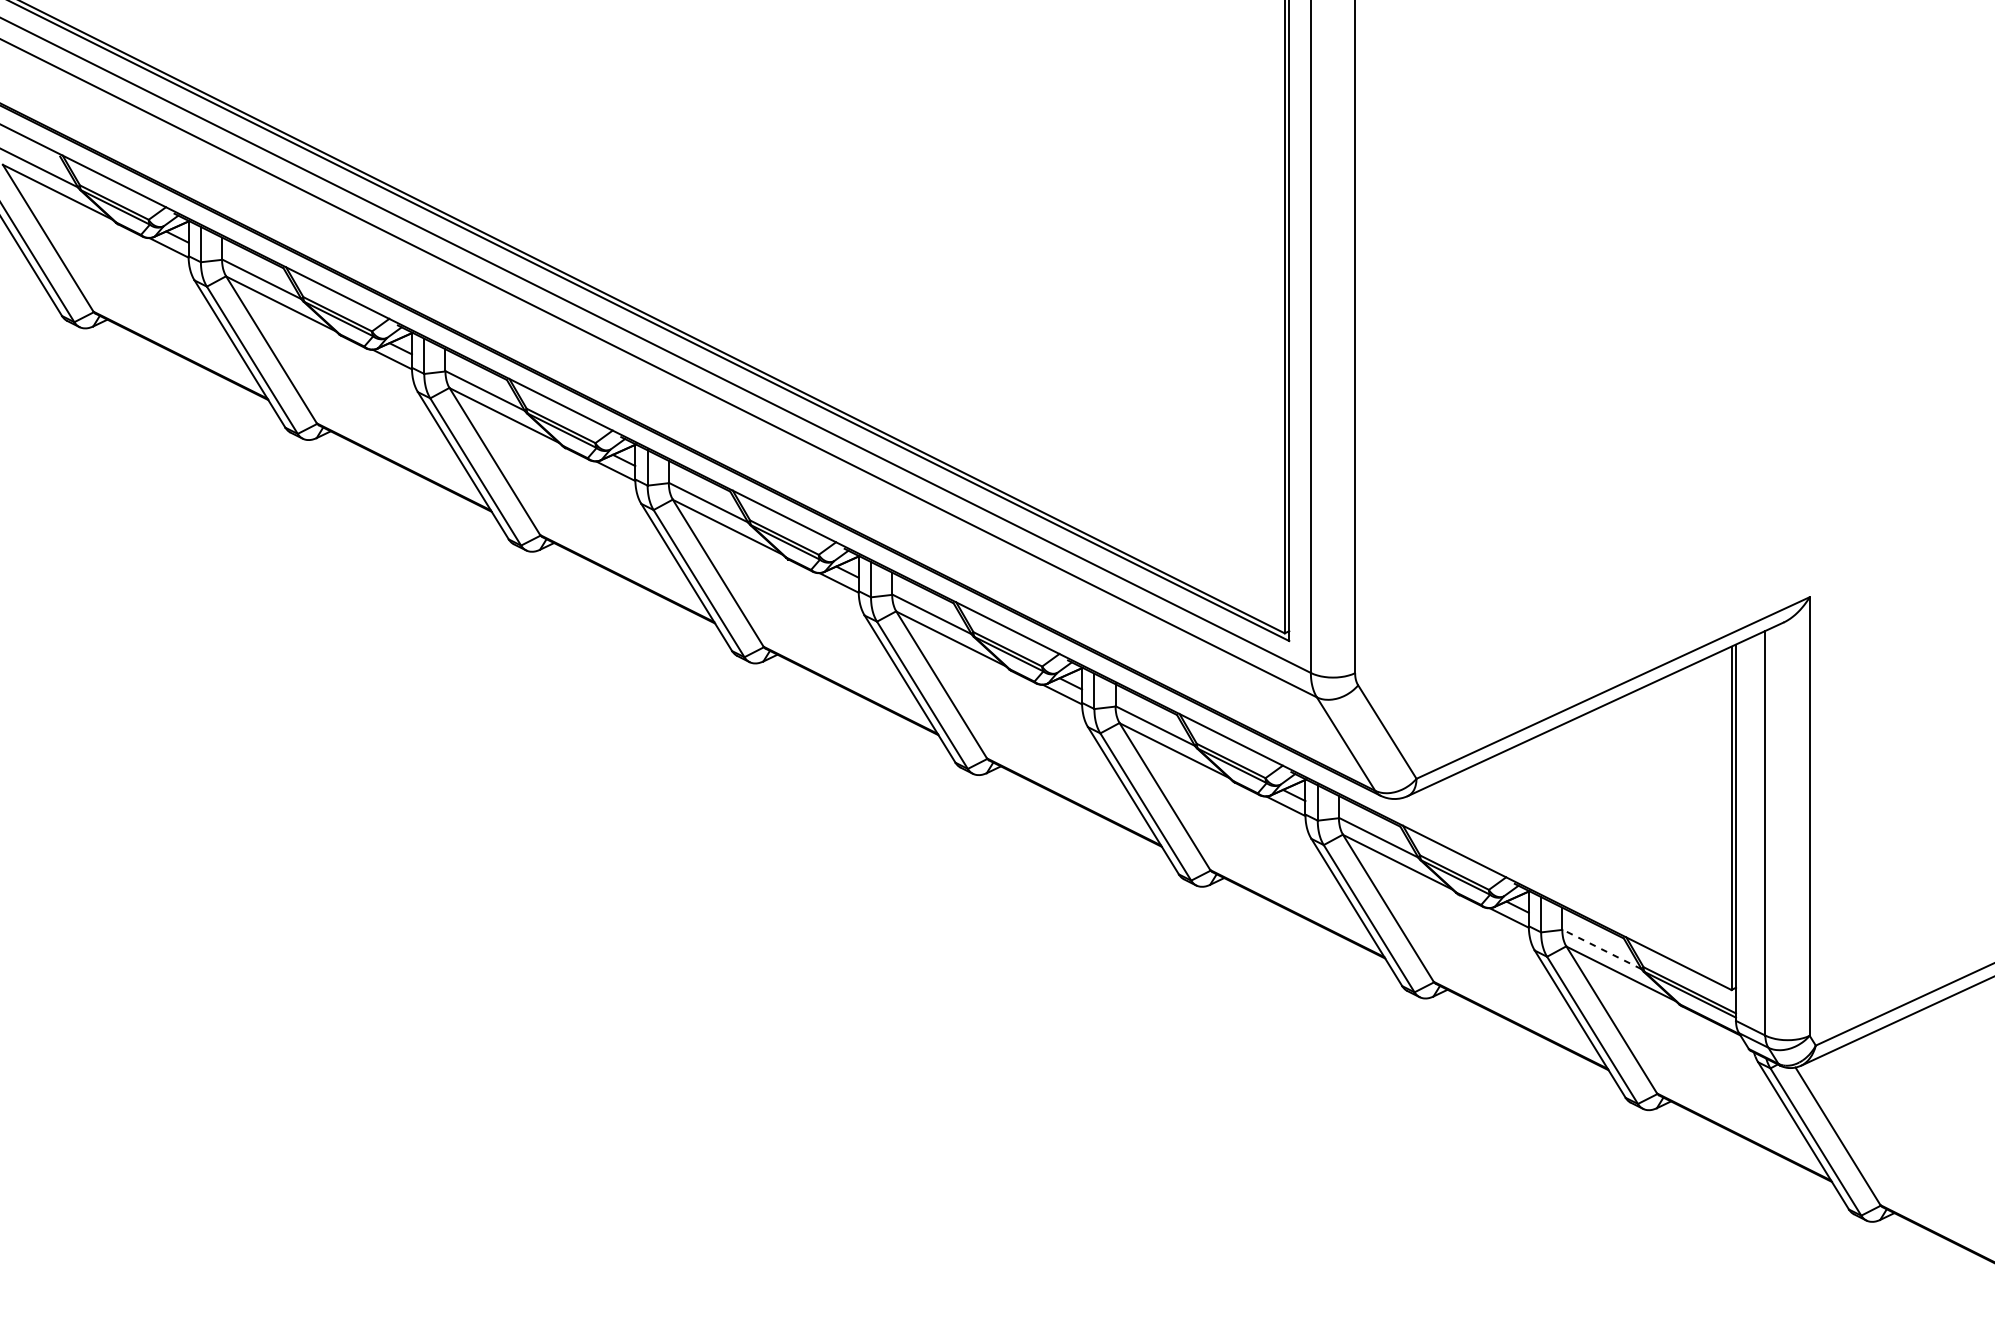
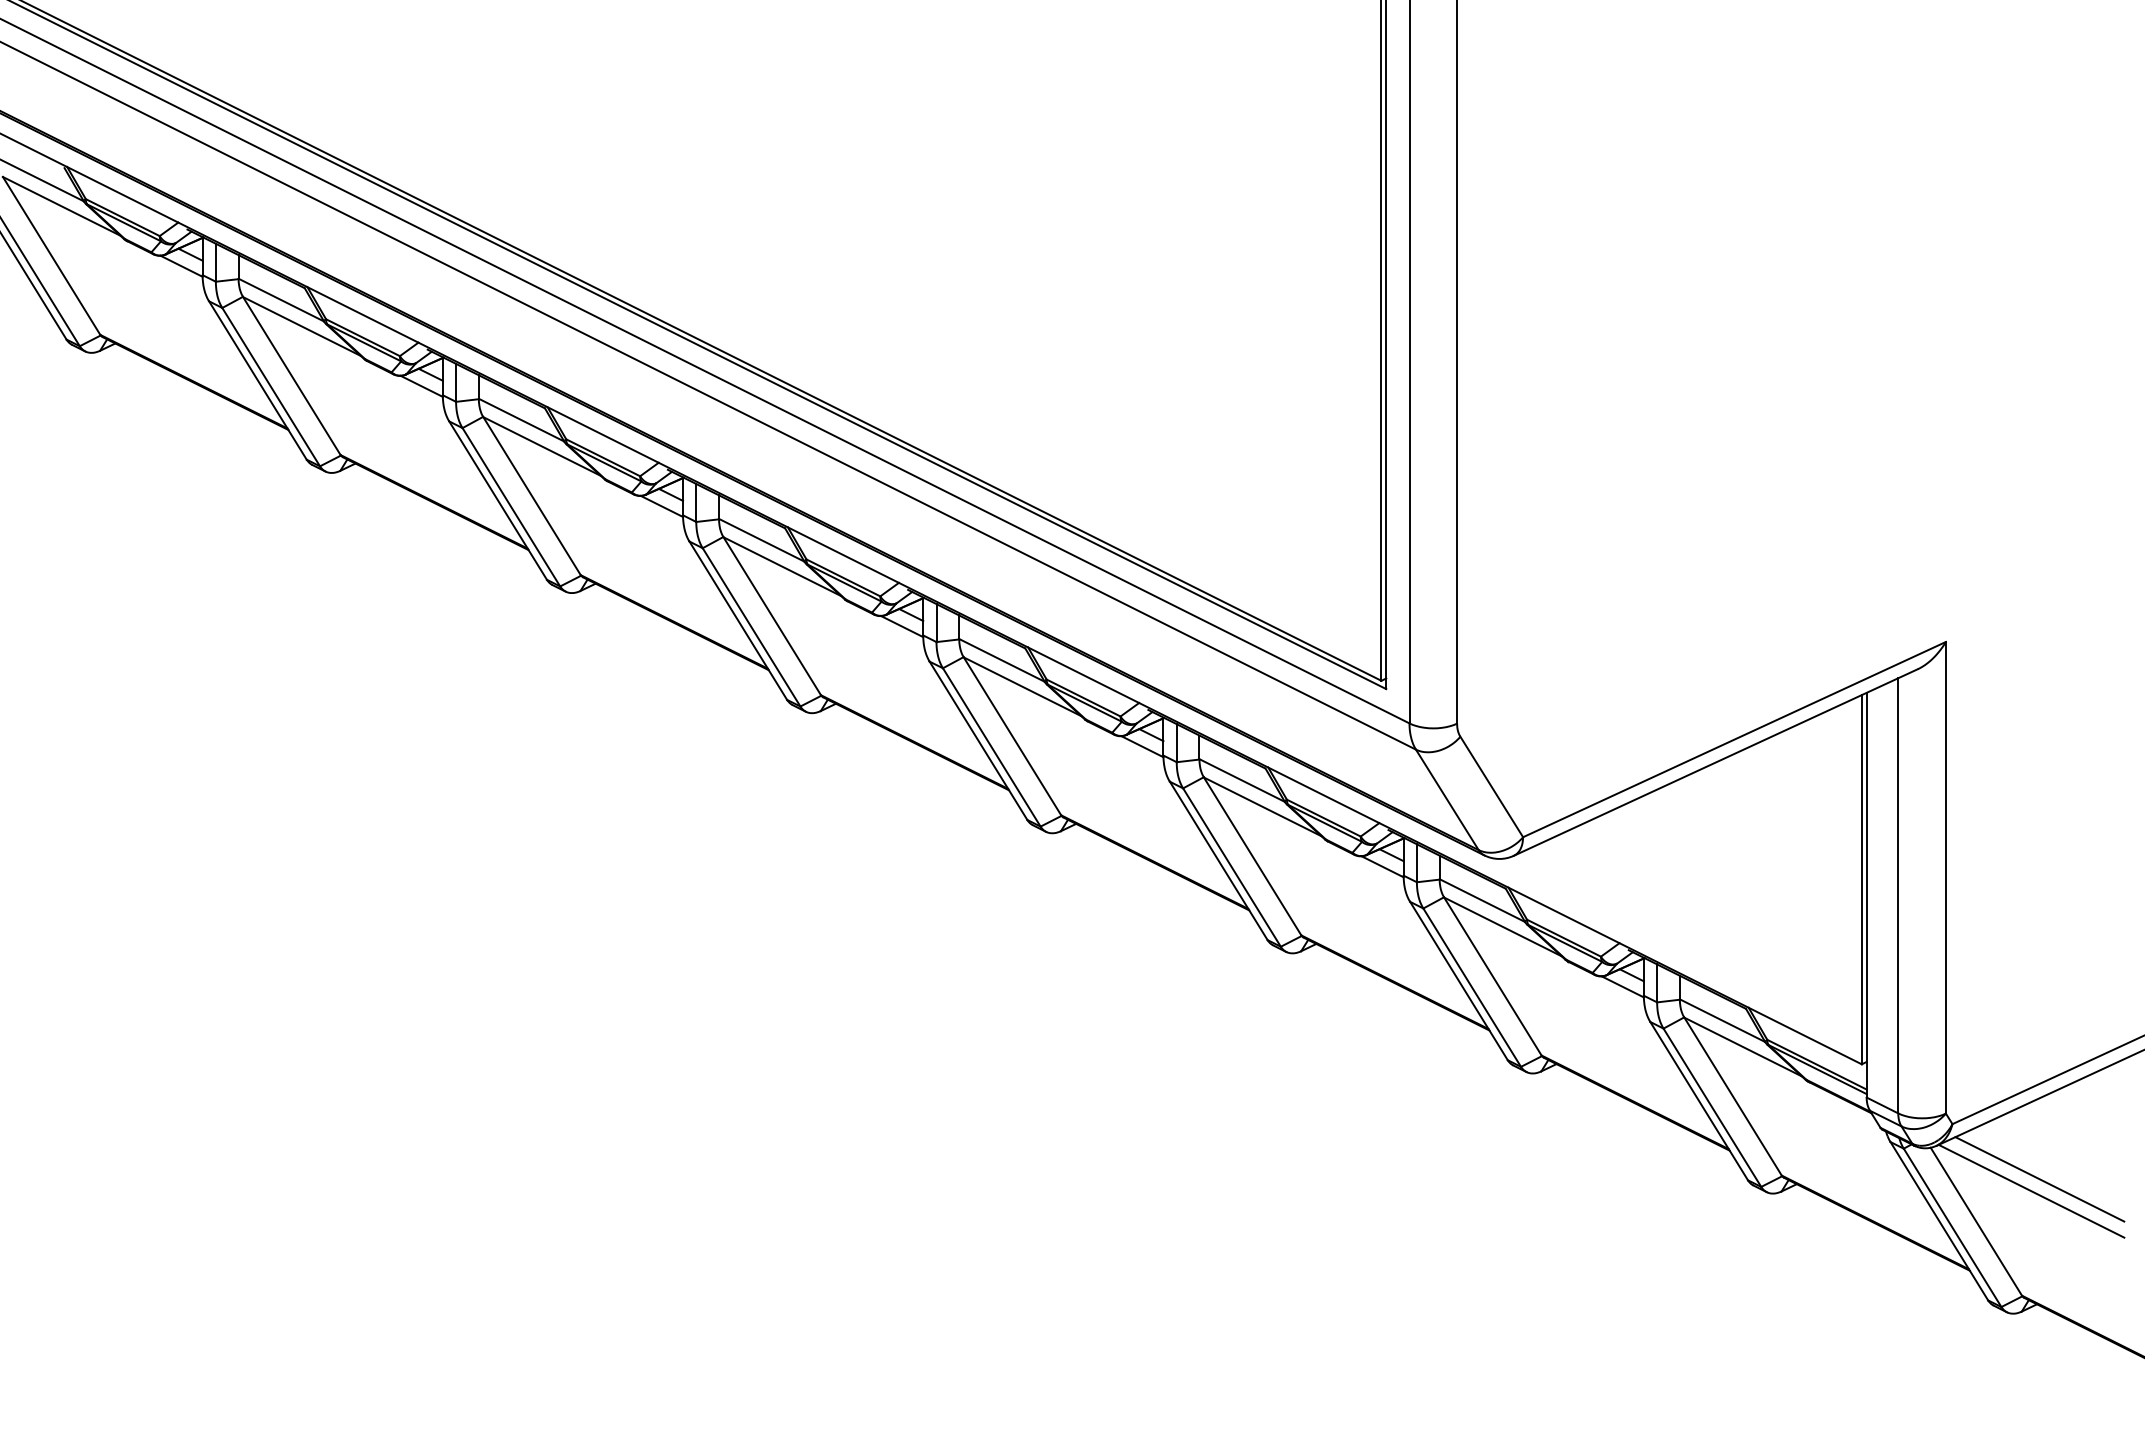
line: (1601, 949) -> (1722, 1020), dashed -> solid
line: (1896, 1097) -> (2039, 1179), added
line: (1889, 1107) -> (2031, 1190), added

